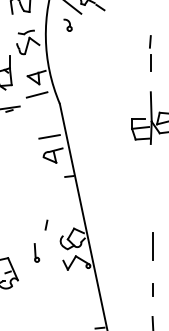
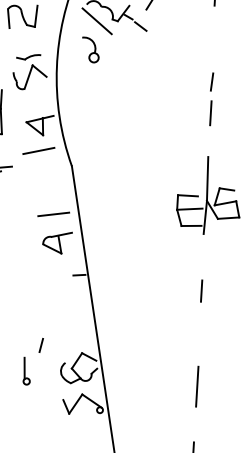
part: (67, 25) -> (90, 50), size x1.43
line: (151, 181) -> (201, 289), added
part: (36, 252) -> (26, 370), moved

